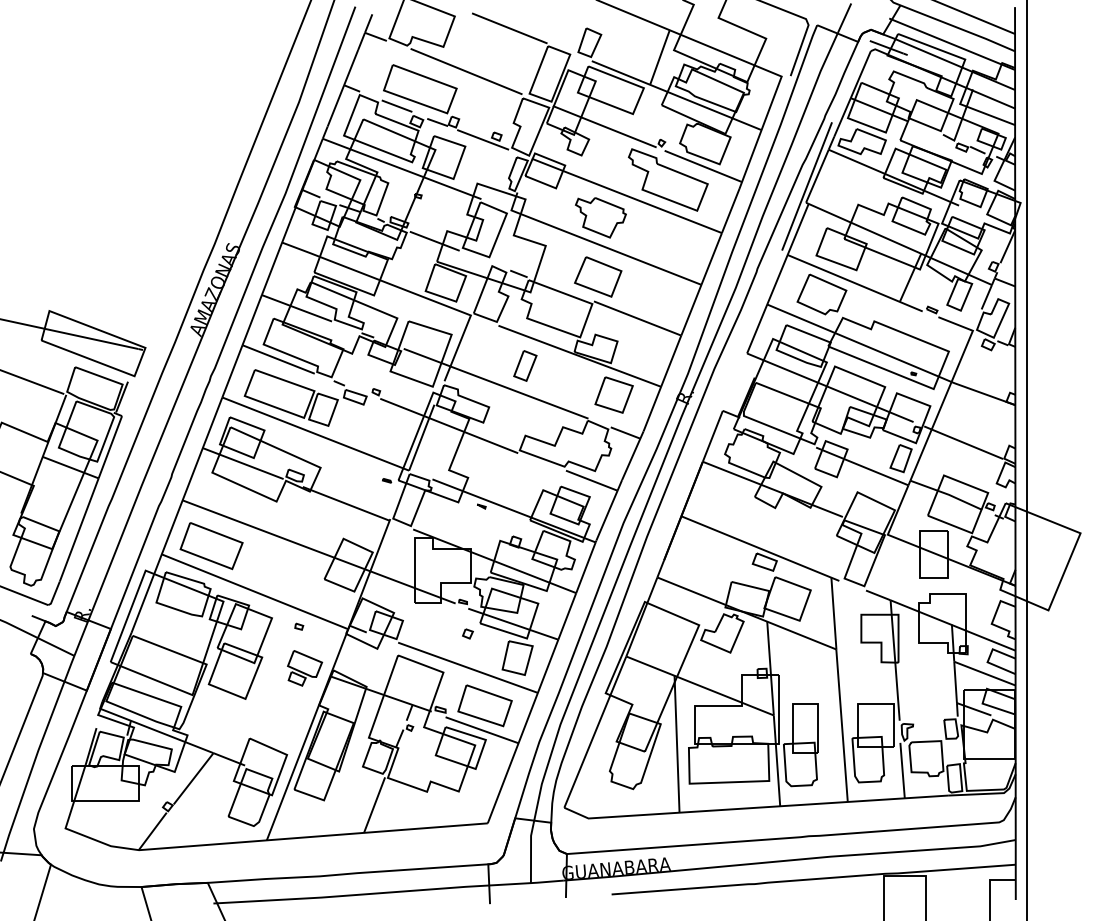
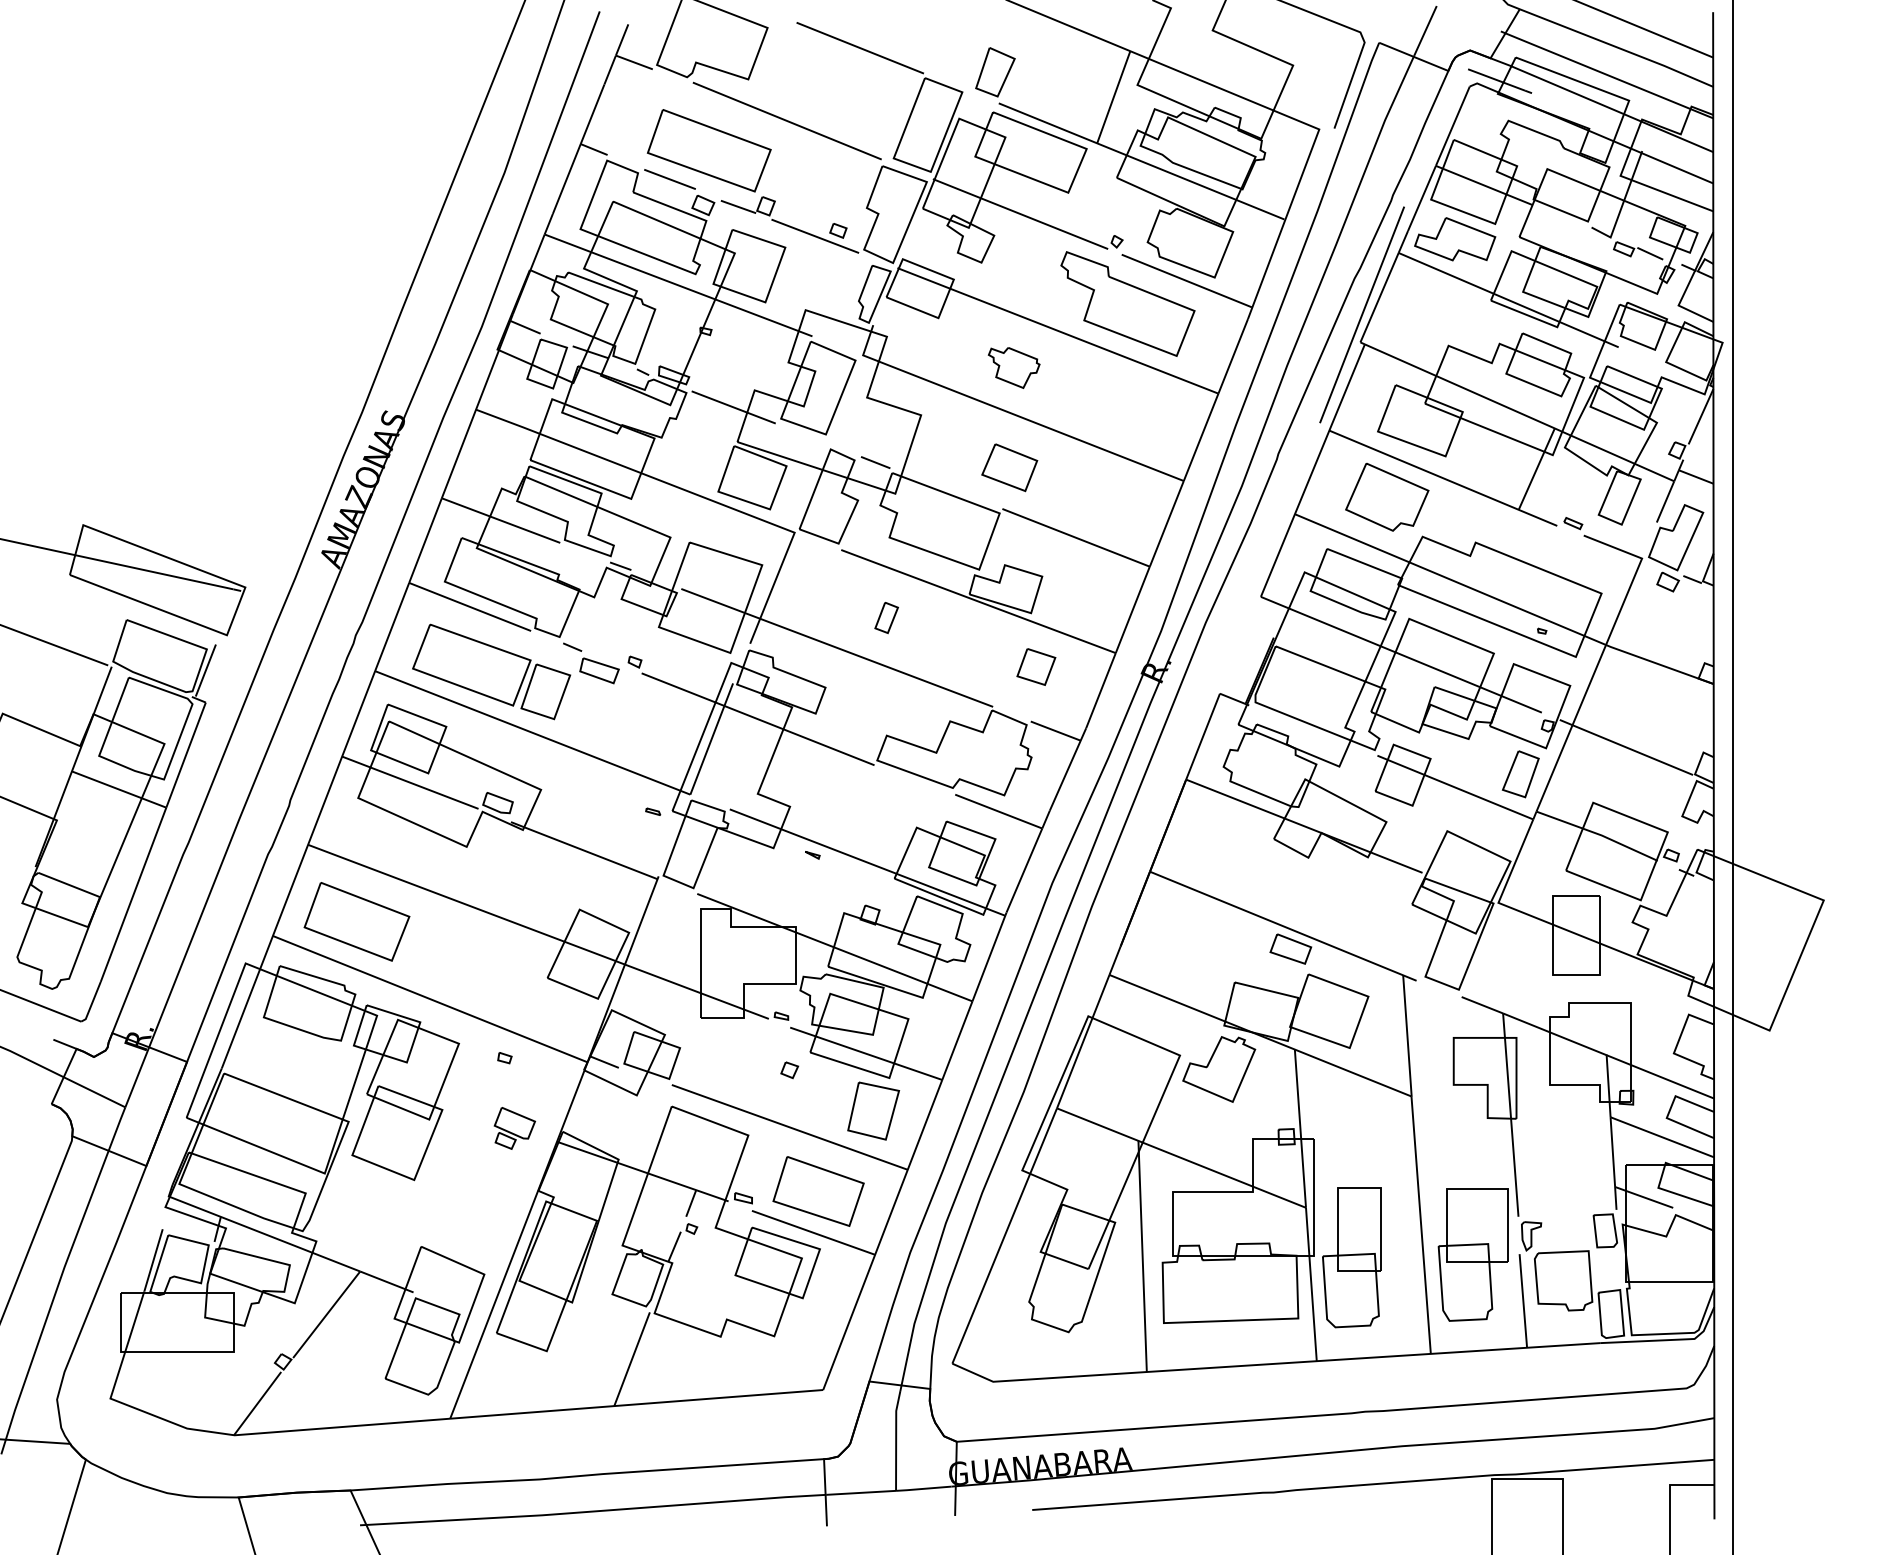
part: (600, 217) -> (1013, 367), size x0.6
part: (598, 276) -> (1010, 466), size x0.7
part: (525, 365) -> (886, 617), size x0.6
part: (613, 394) -> (1035, 666), size x0.6
part: (305, 668) -> (515, 1128), size x0.7

